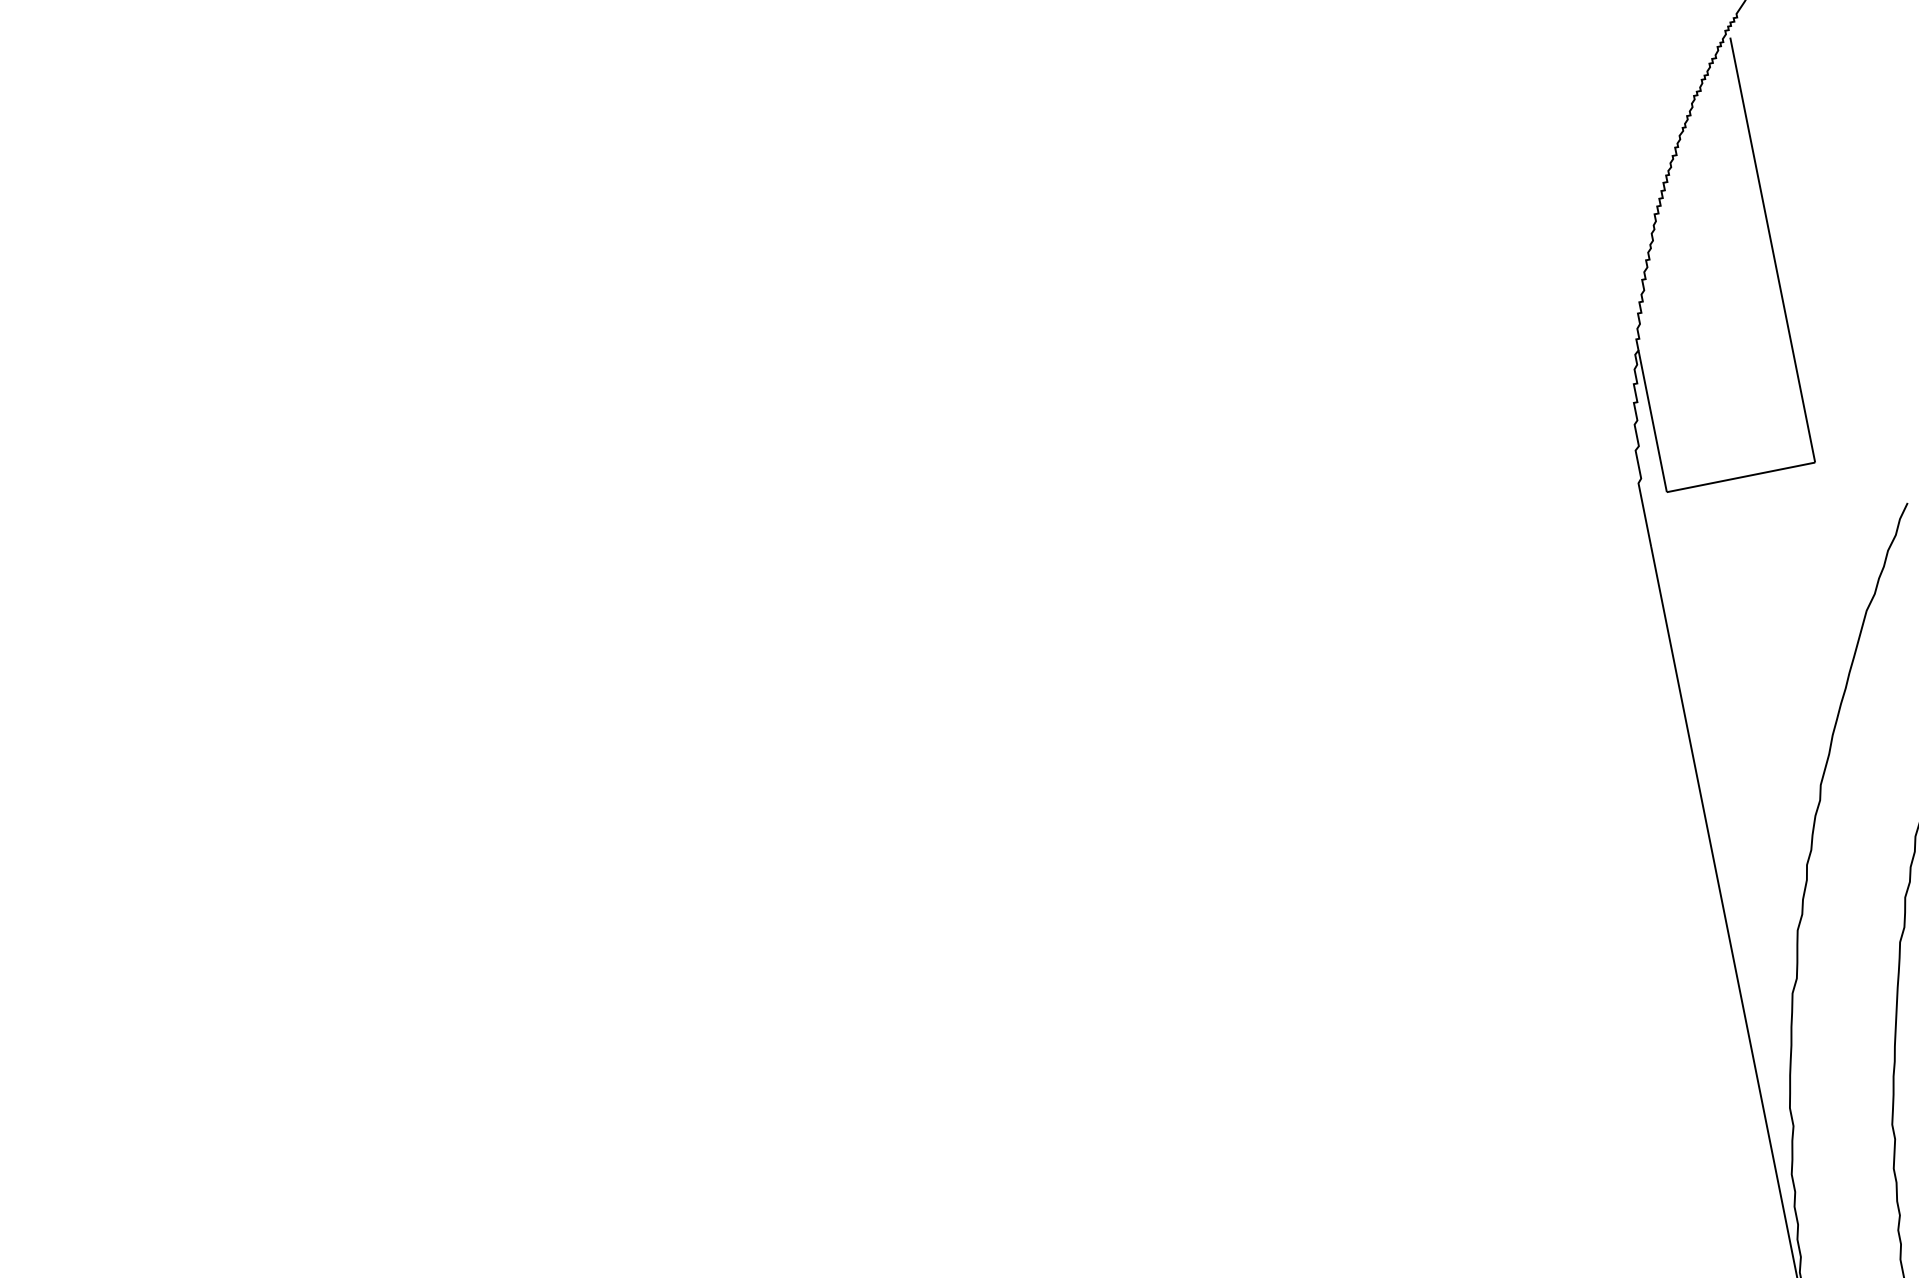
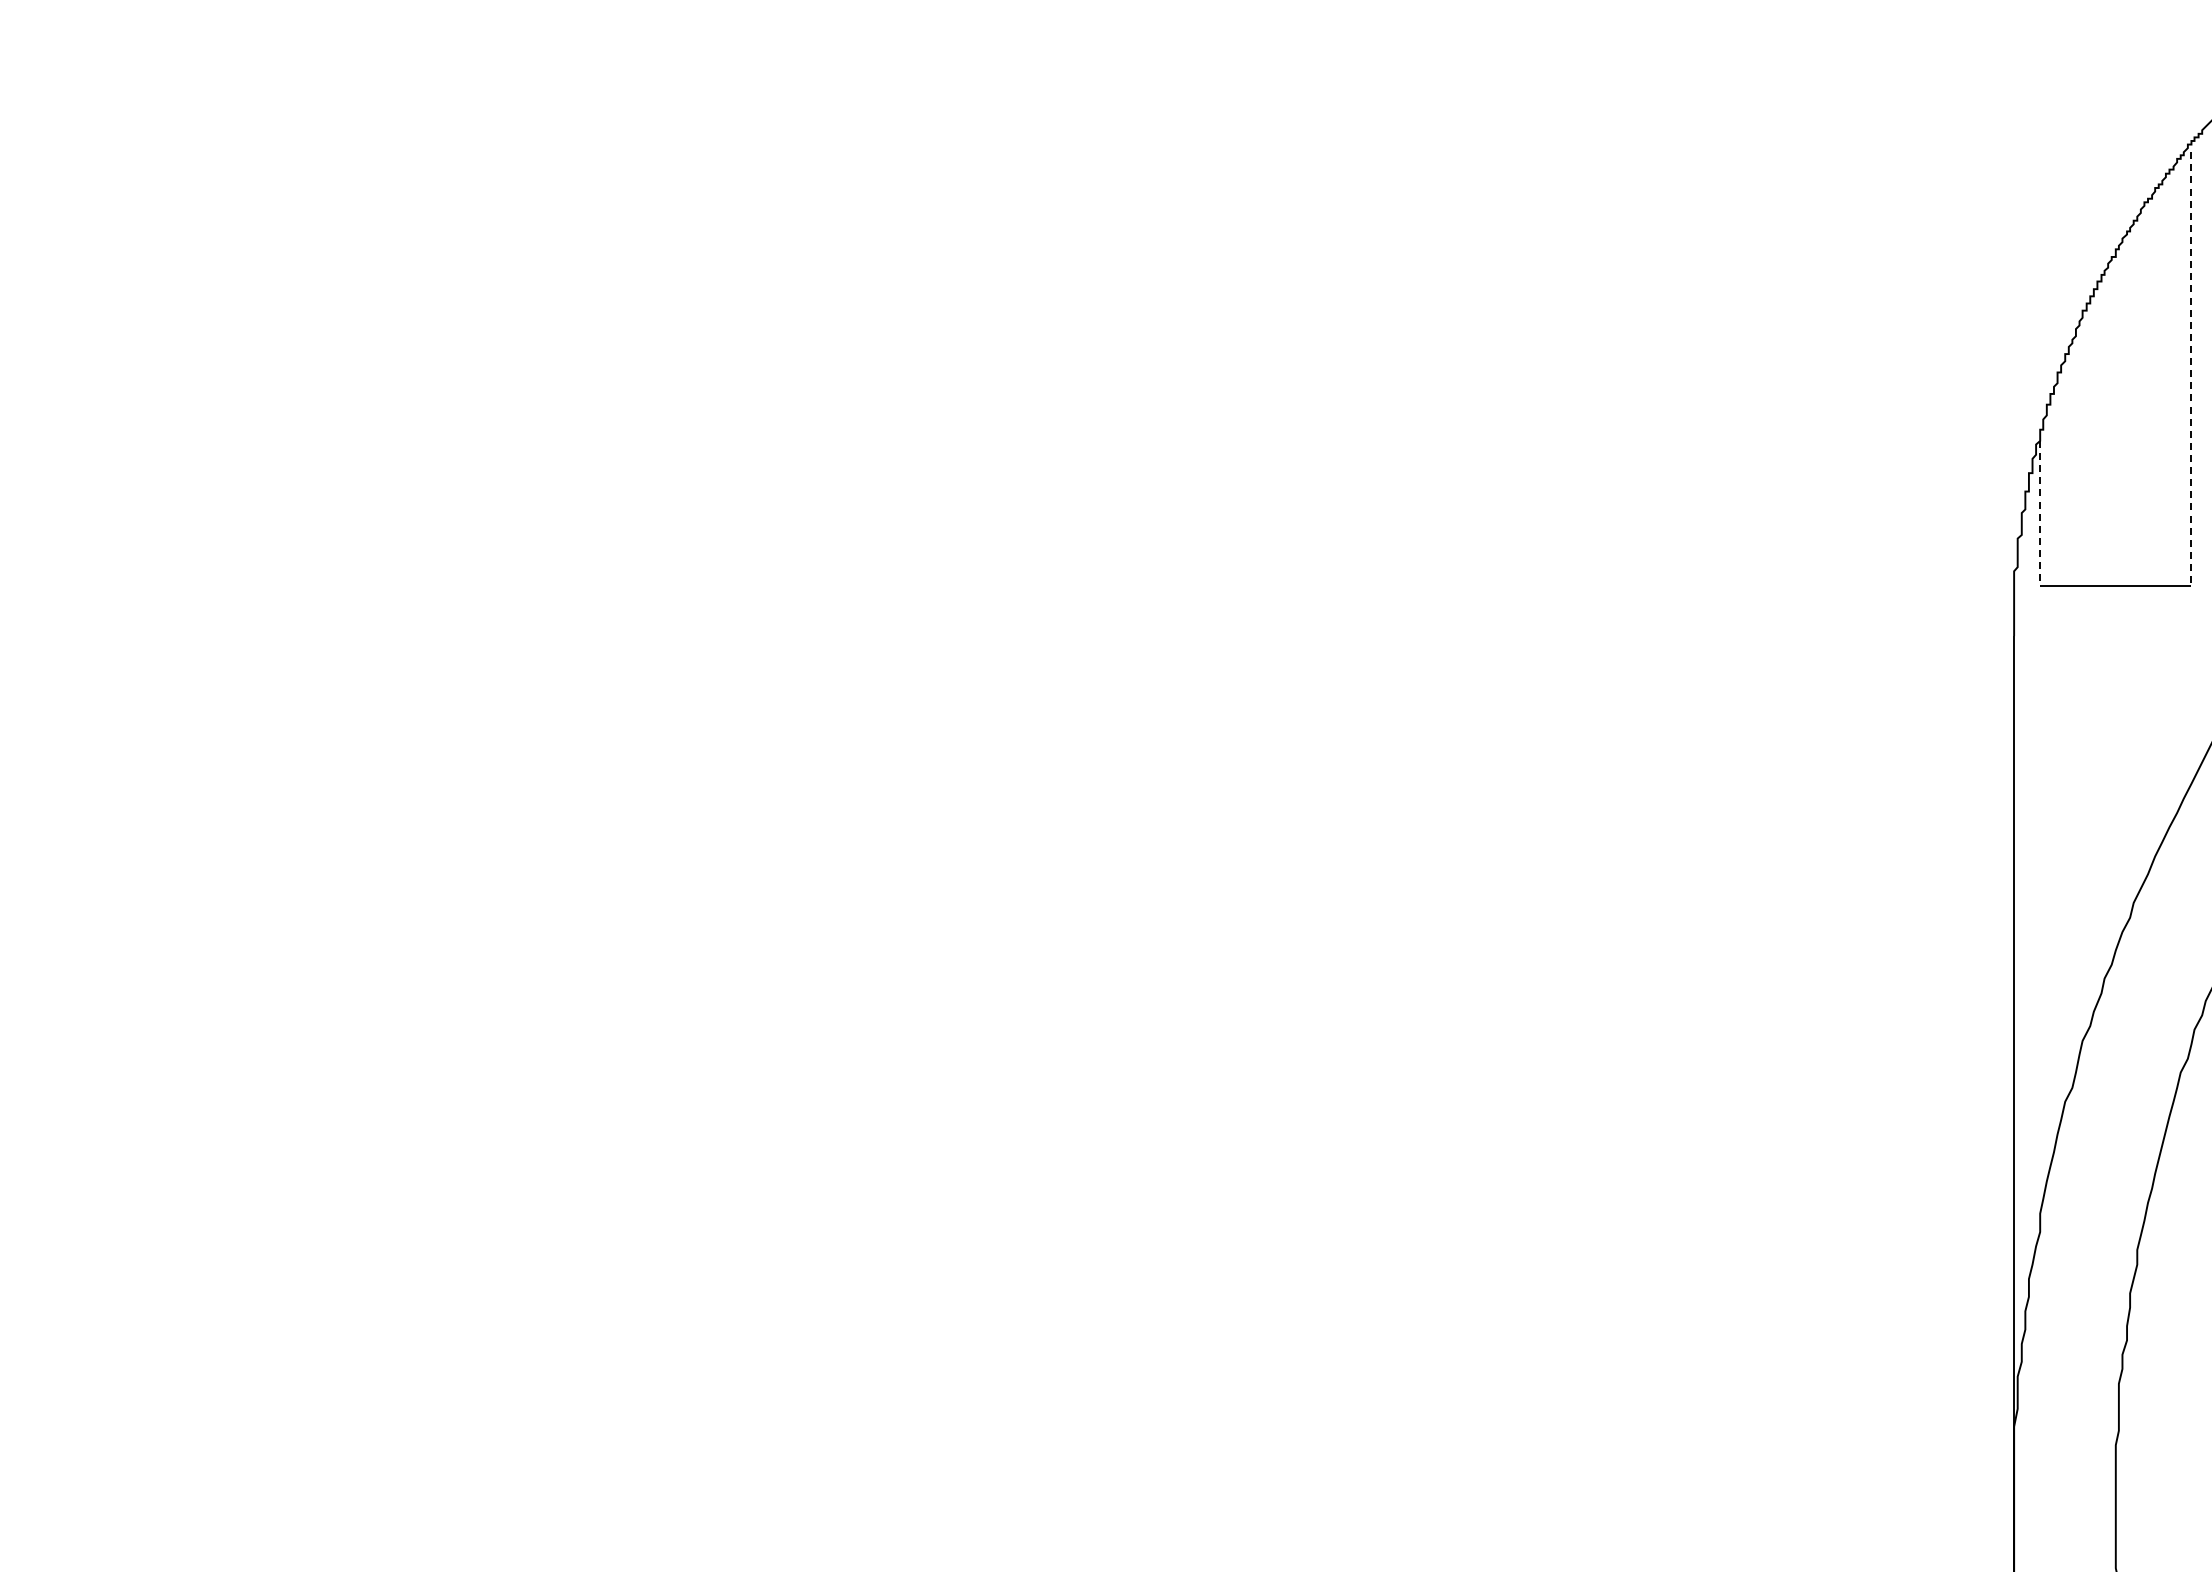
line: (1772, 249) -> (2191, 368), solid -> dashed
line: (1653, 421) -> (2040, 513), solid -> dashed

